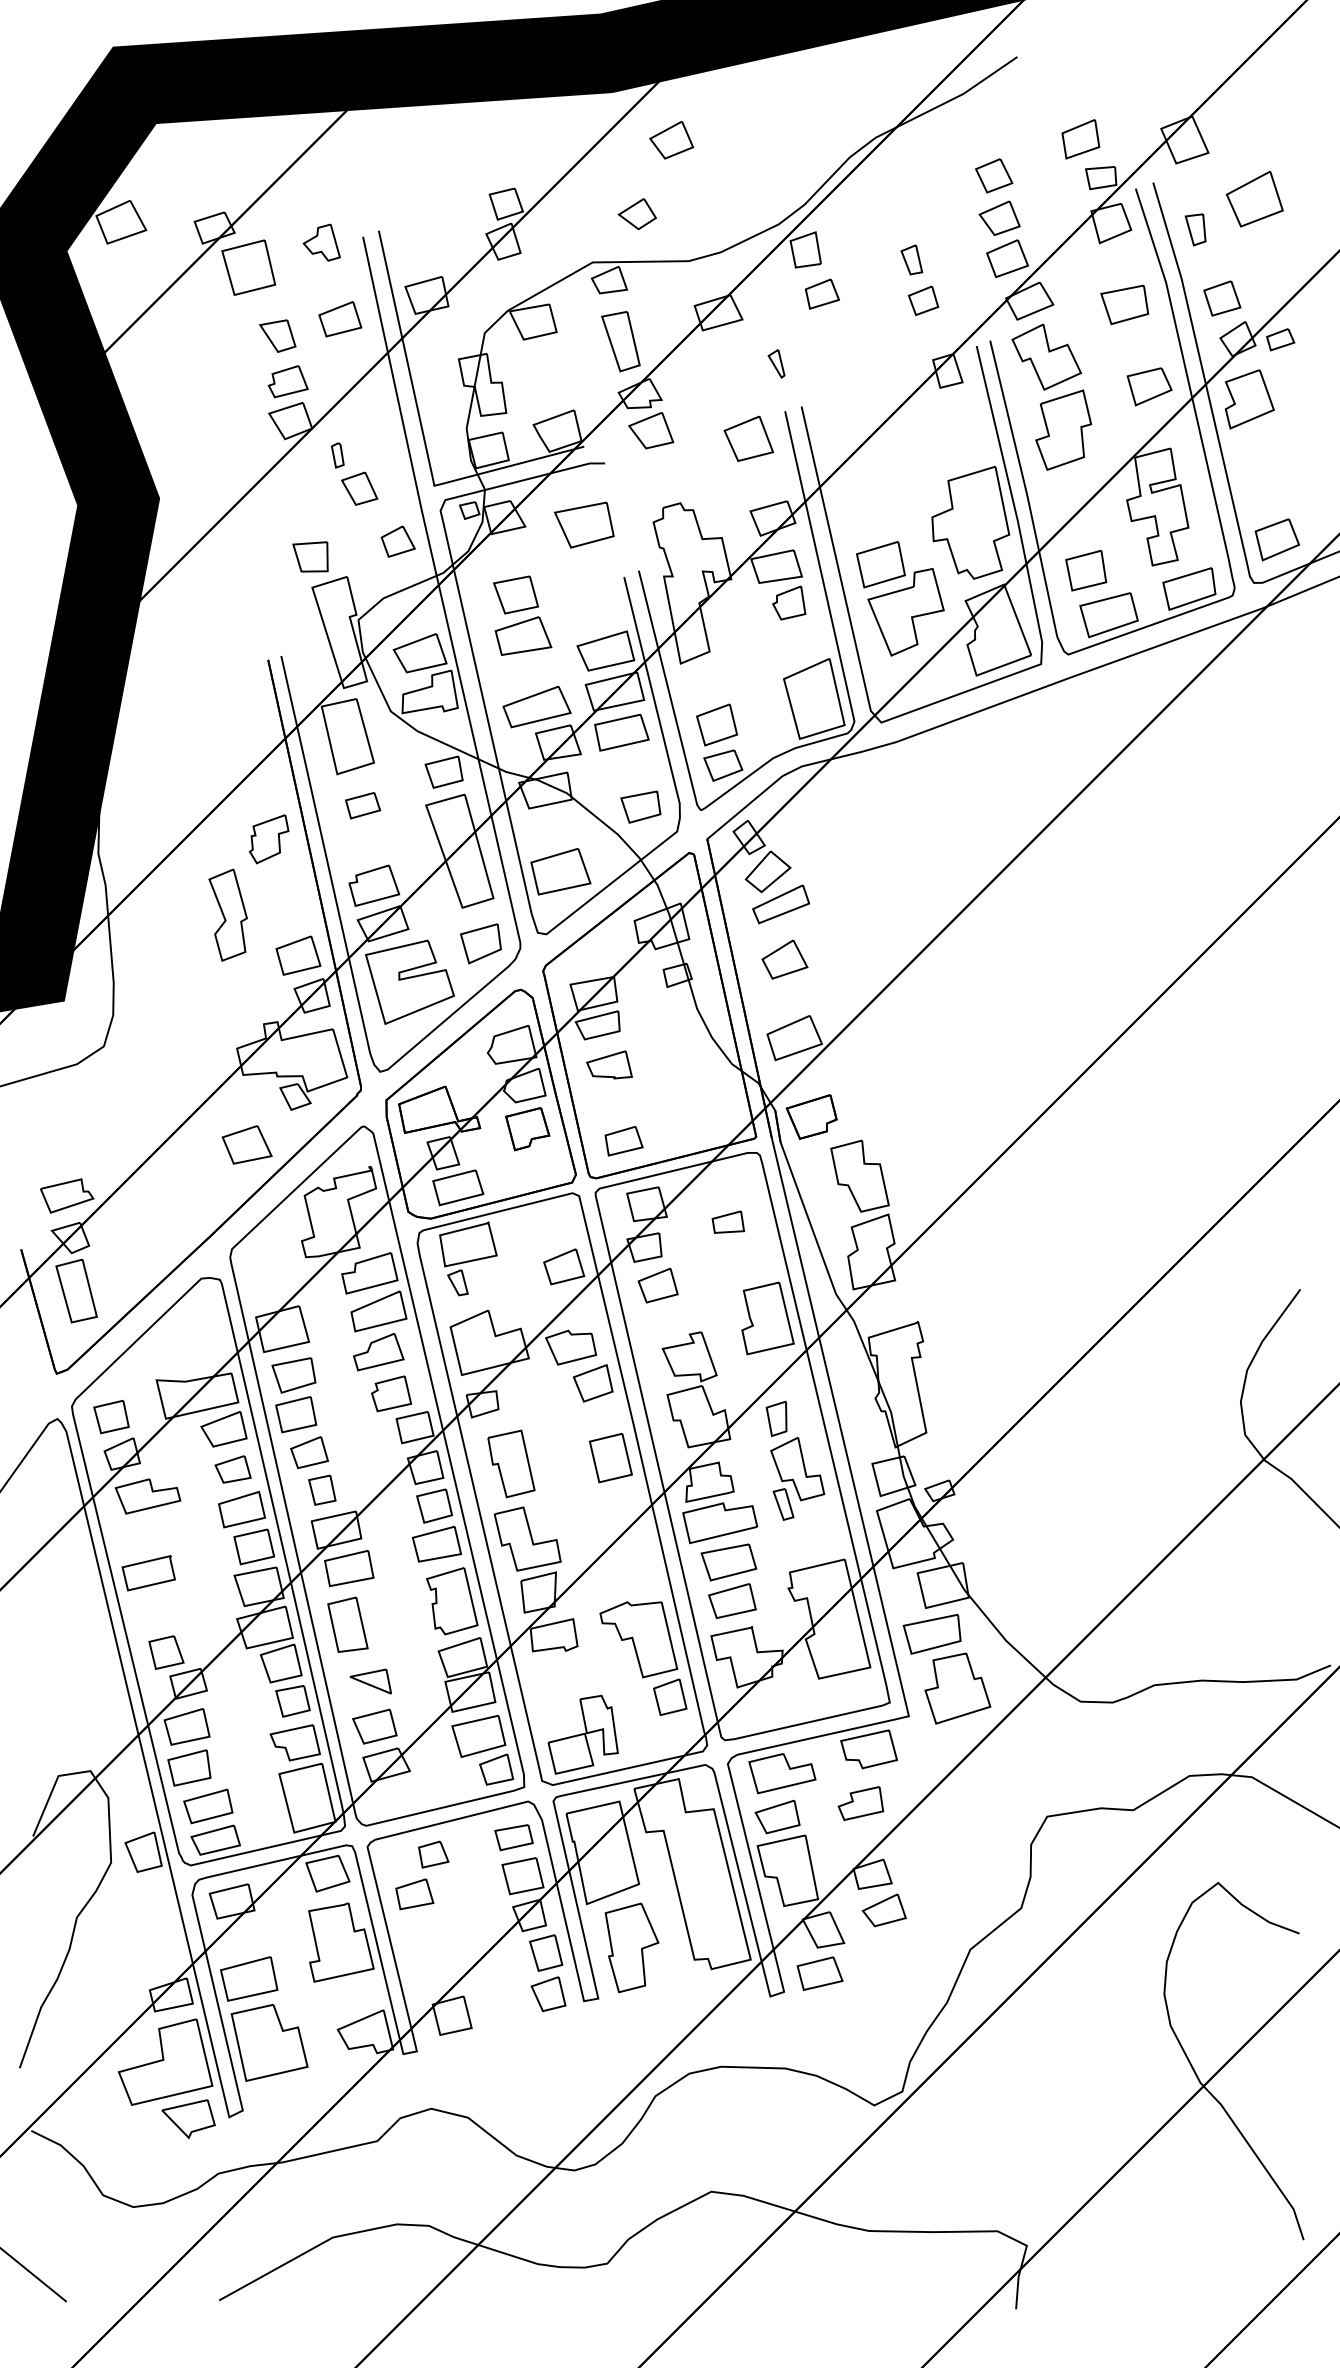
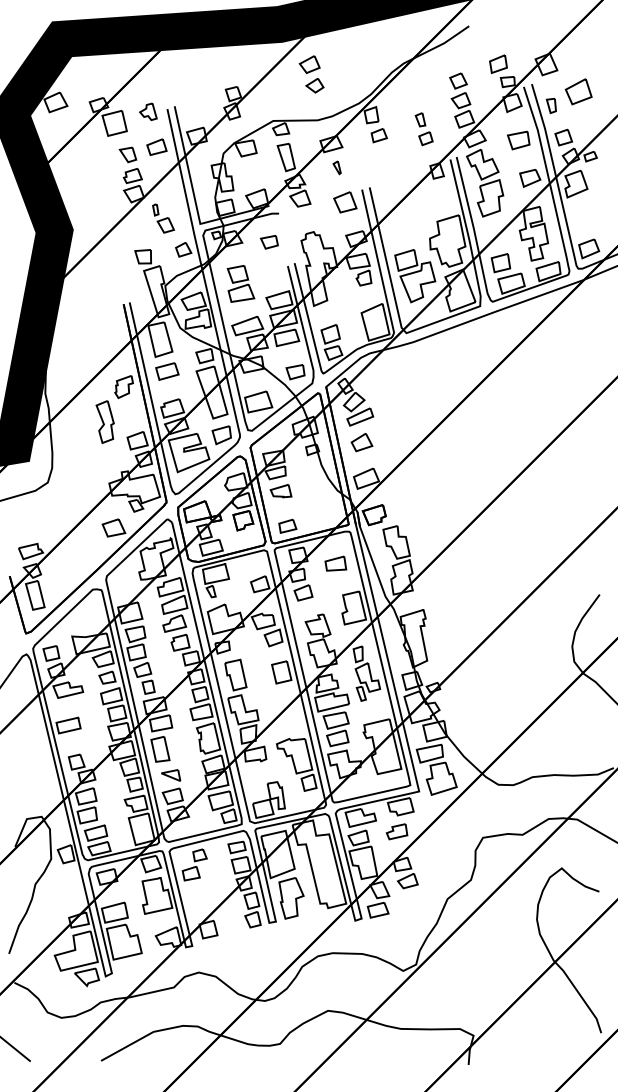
part: (636, 213) -> (314, 85), moved
part: (775, 363) -> (336, 167), moved
part: (584, 525) -> (269, 242), size x0.62
part: (363, 805) -> (167, 371), size x1.43
part: (727, 1221) -> (335, 563), size x1.43

